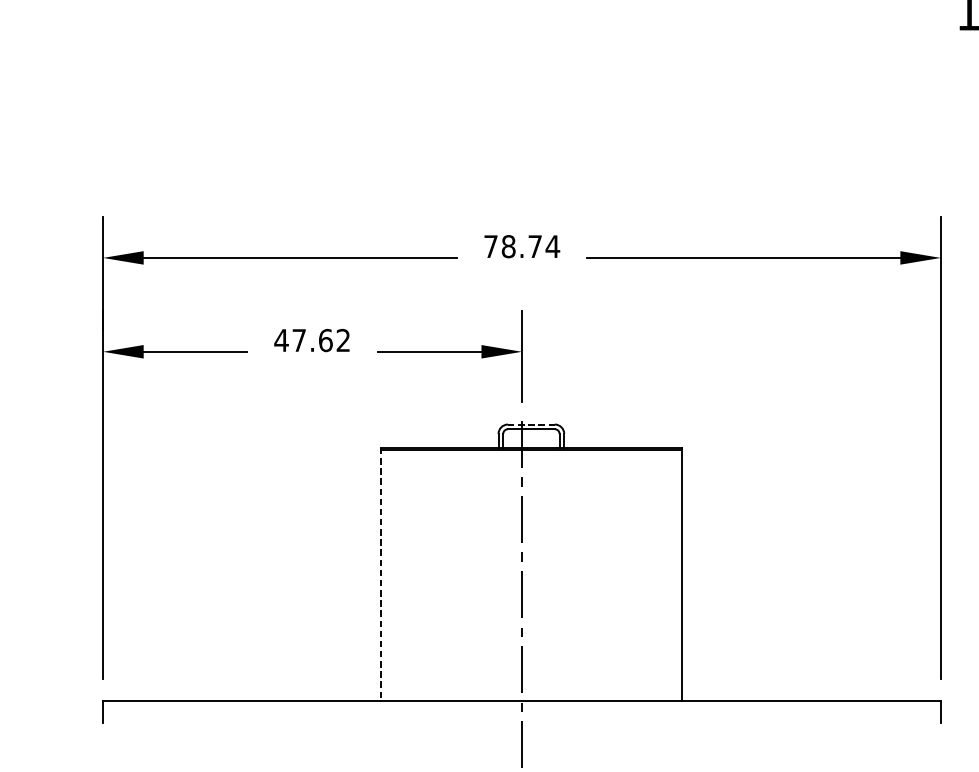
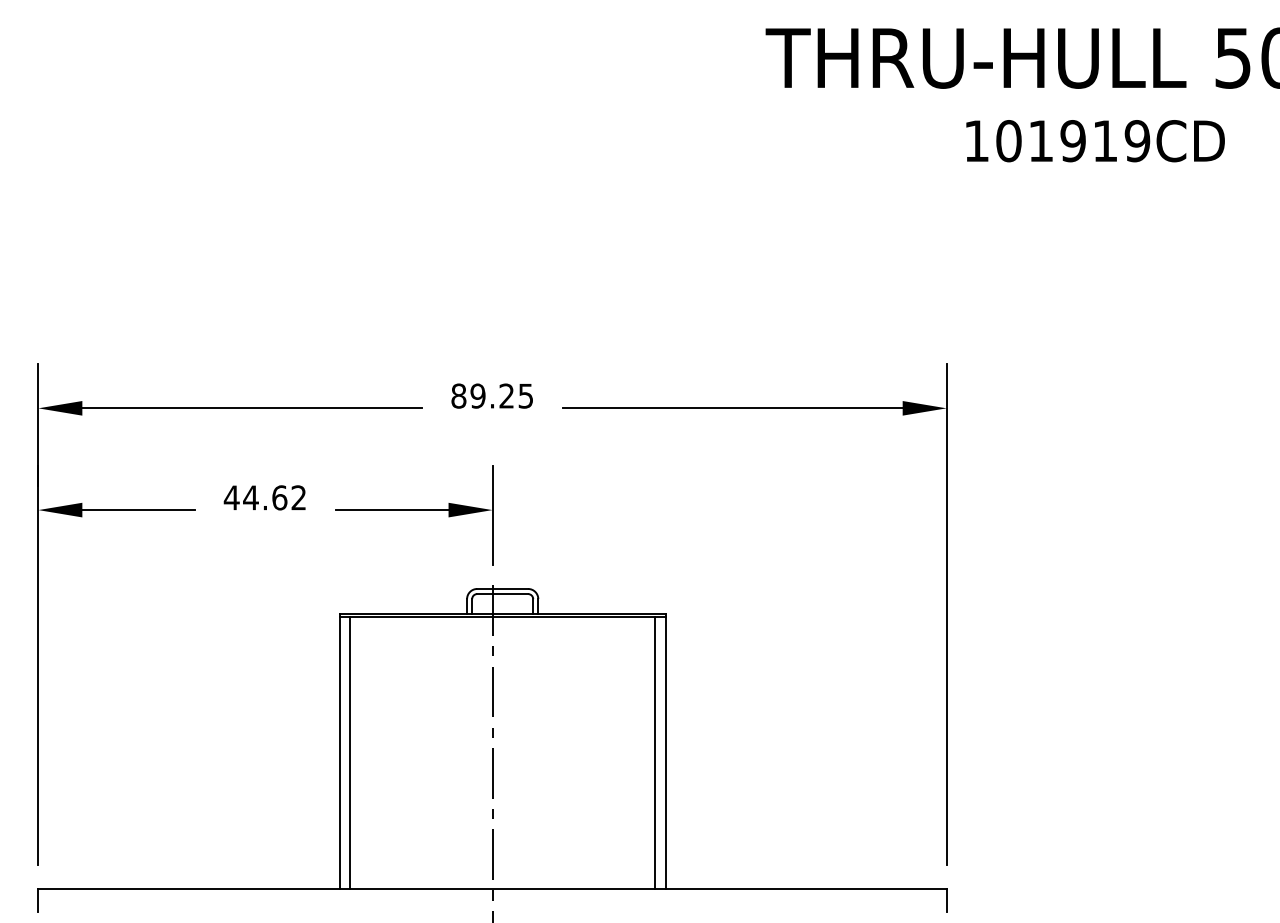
text: (522, 246) -> (492, 395), 78.74 -> 89.25
text: (298, 340) -> (250, 497), 47.62 -> 44.62
line: (532, 424) -> (503, 588), dashed -> solid
line: (380, 575) -> (339, 752), dashed -> solid
line: (391, 575) -> (350, 752), added
line: (672, 575) -> (655, 752), added

